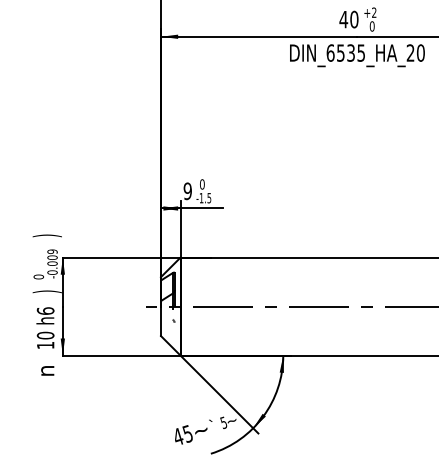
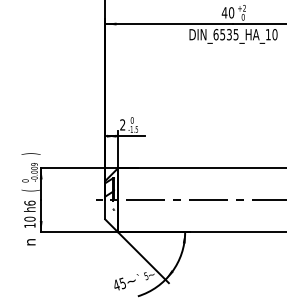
text: (409, 52) -> (267, 34), DIN_6535_HA_20 -> DIN_6535_HA_10
text: (187, 190) -> (122, 124), 9 -> 2
text: (46, 291) -> (30, 190), ) -> (

